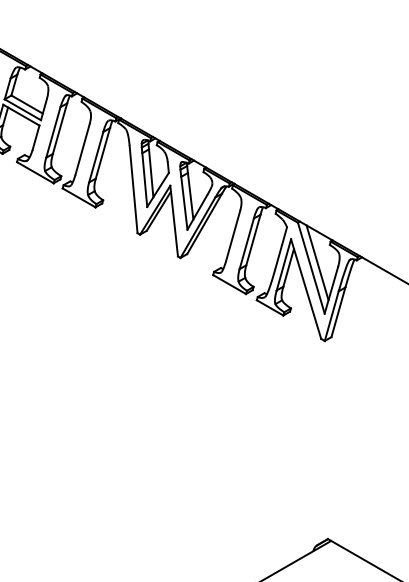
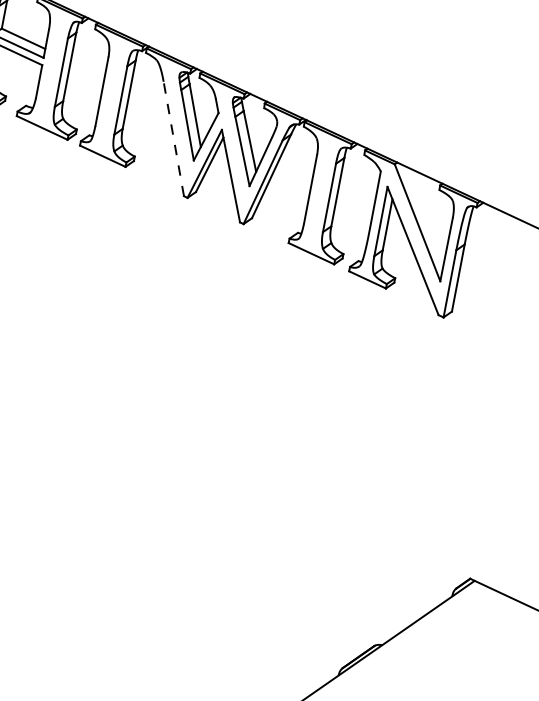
line: (133, 189) -> (173, 138), solid -> dashed
line: (317, 262) -> (425, 214), removed

